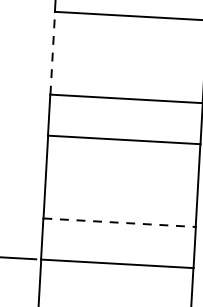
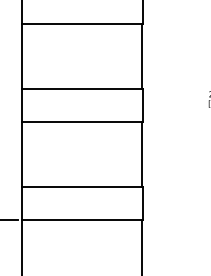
line: (53, 53) -> (22, 56), dashed -> solid
line: (119, 222) -> (82, 187), dashed -> solid

